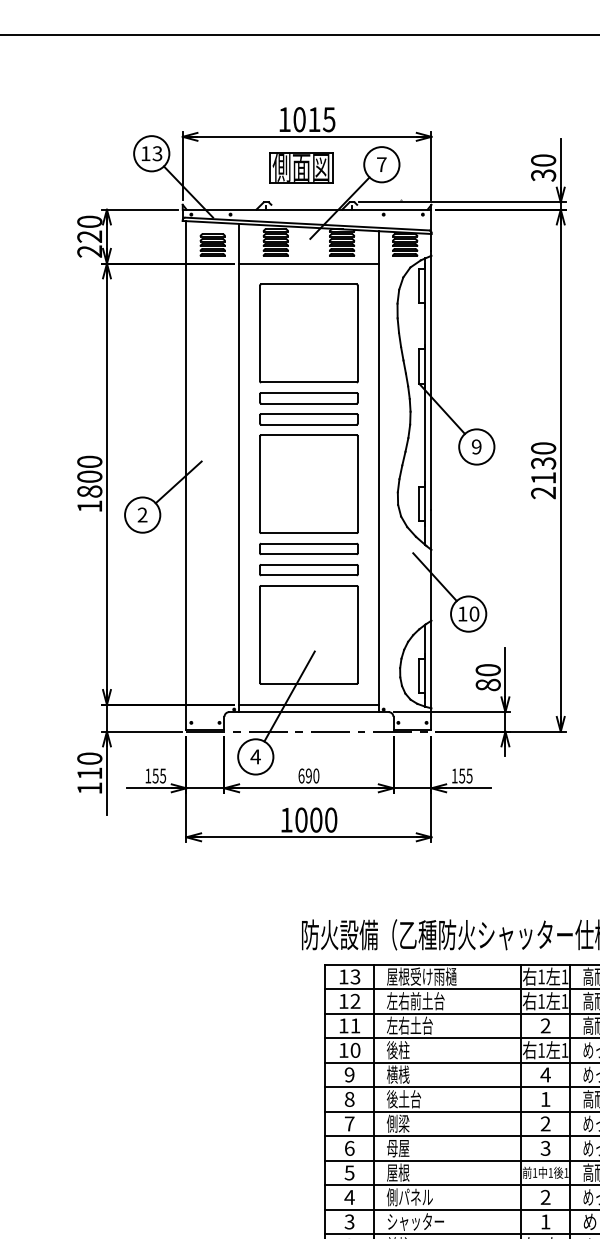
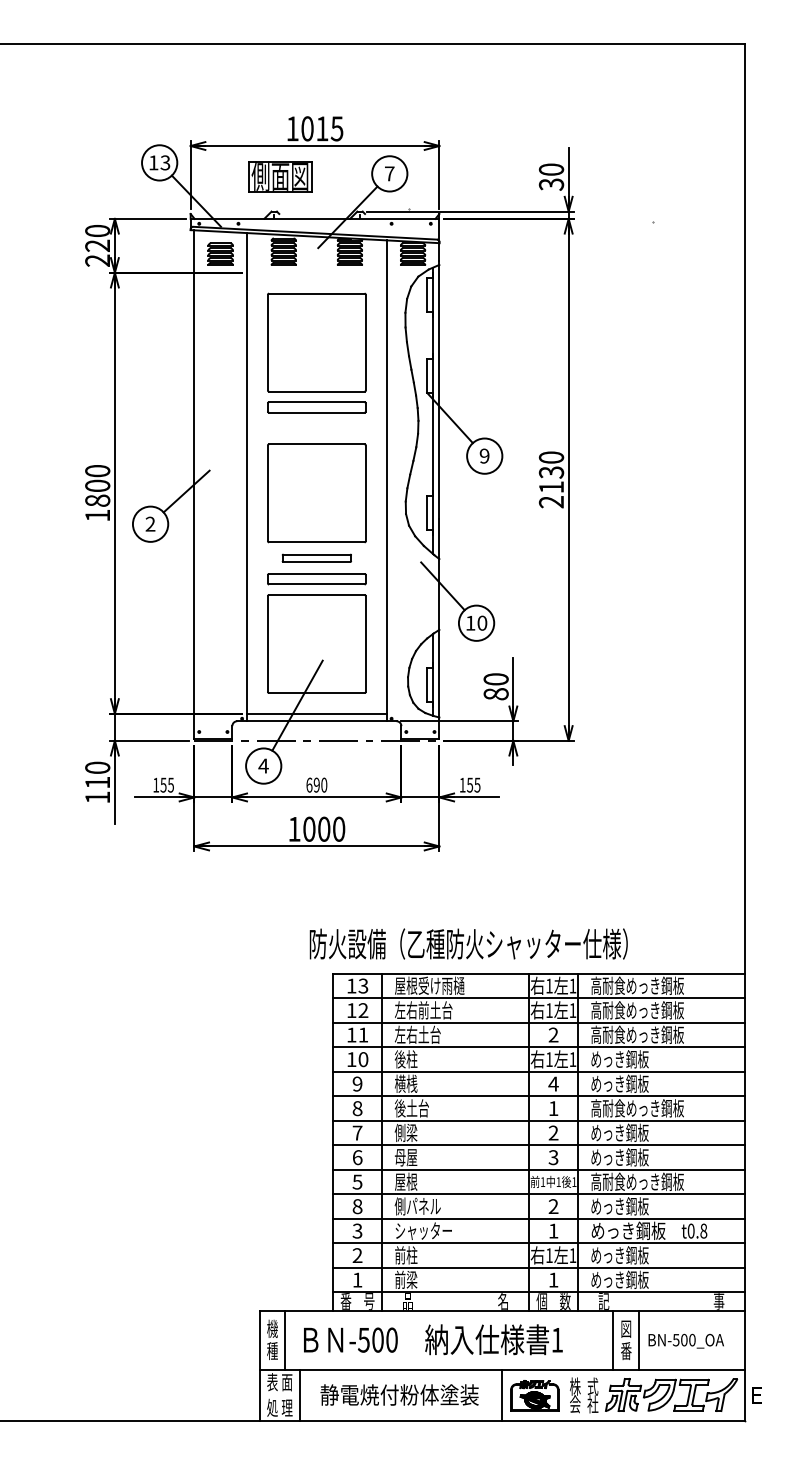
part: (301, 167) -> (280, 176), moved
line: (308, 263) -> (316, 272), removed
part: (308, 419) -> (316, 428), removed
part: (308, 549) -> (316, 558), size x0.7
text: (349, 1197) -> (357, 1206), 4 -> 8

